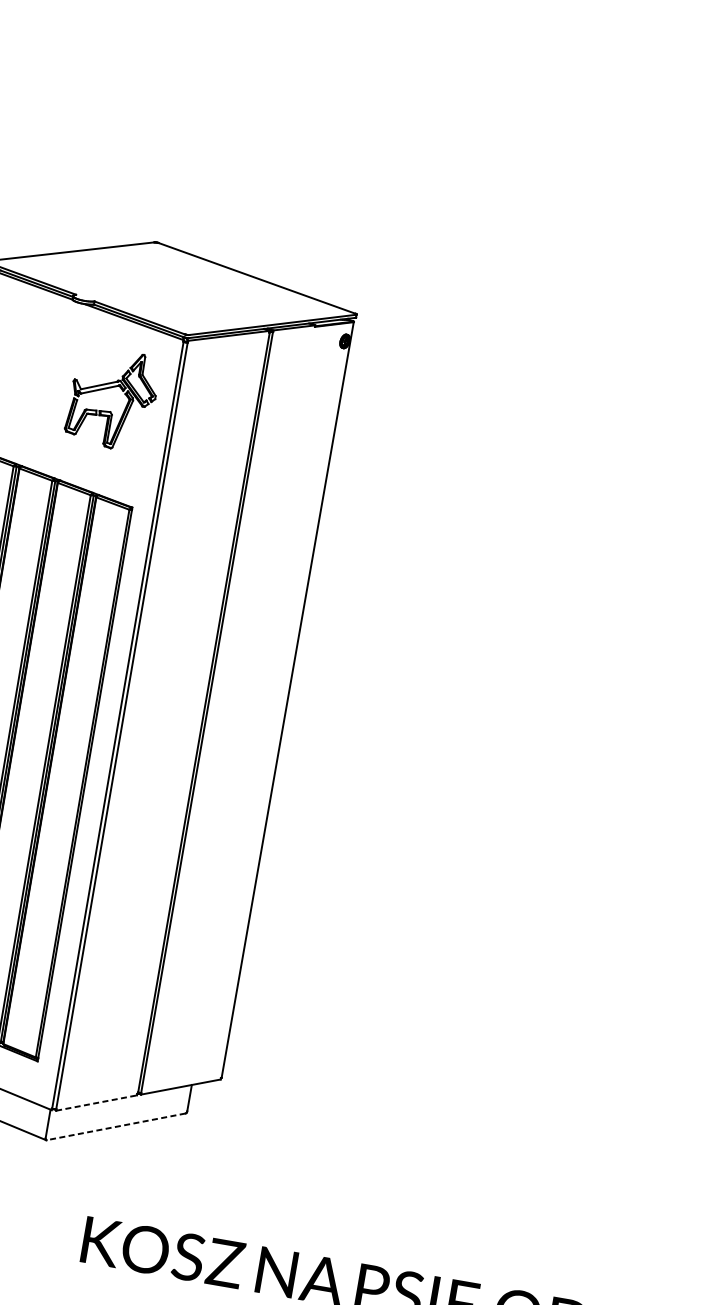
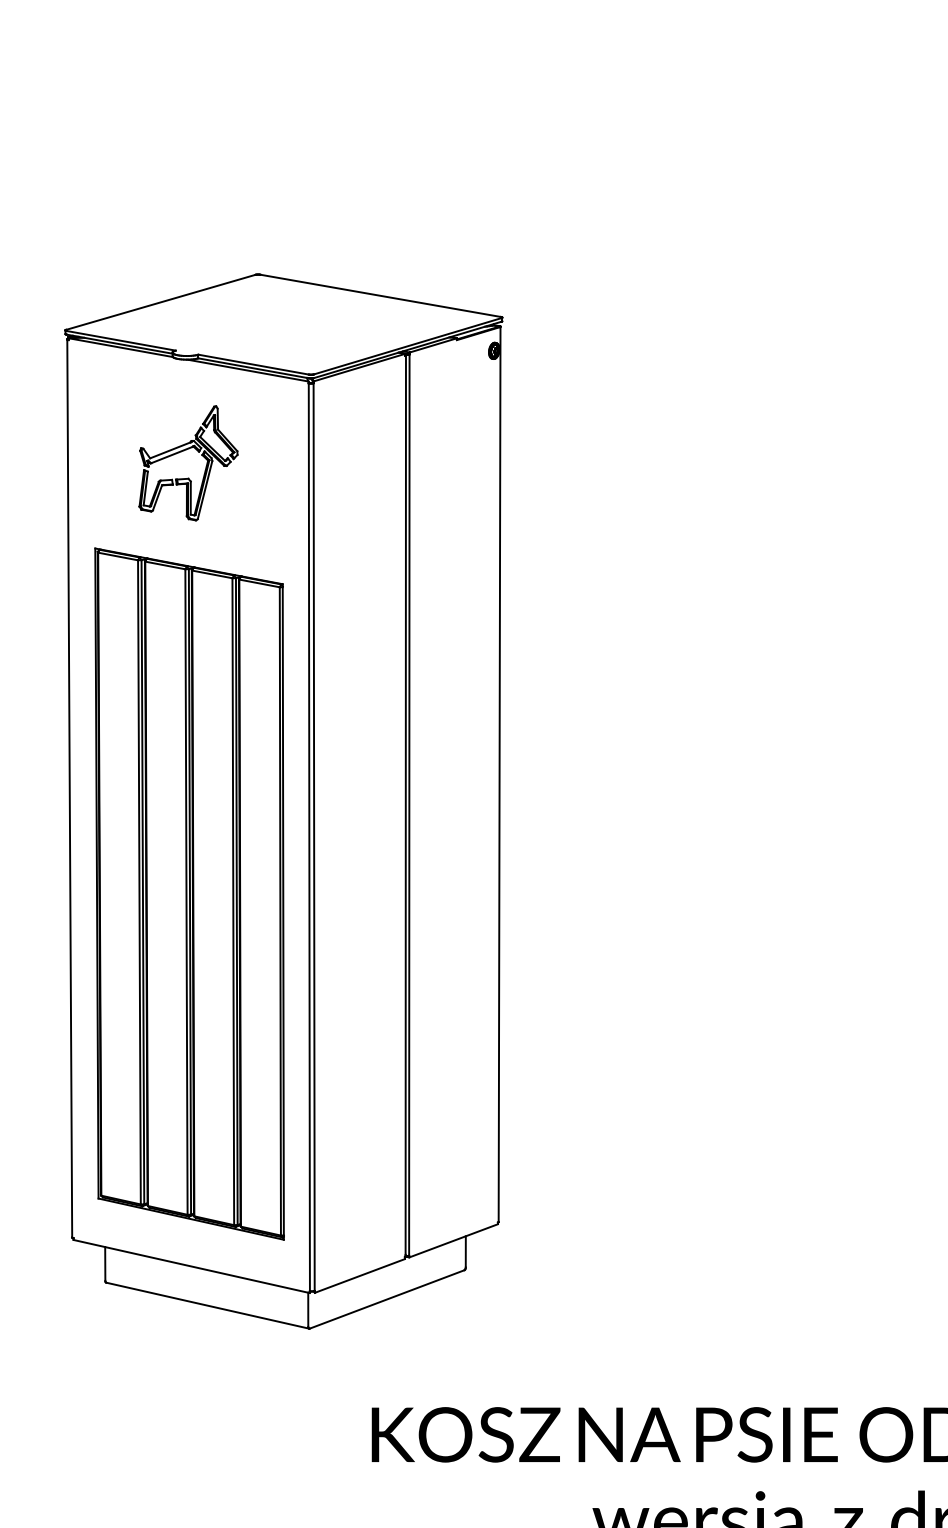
part: (110, 388) -> (184, 451), moved
line: (97, 1102) -> (360, 1275), dashed -> solid
line: (116, 1126) -> (387, 1299), dashed -> solid

